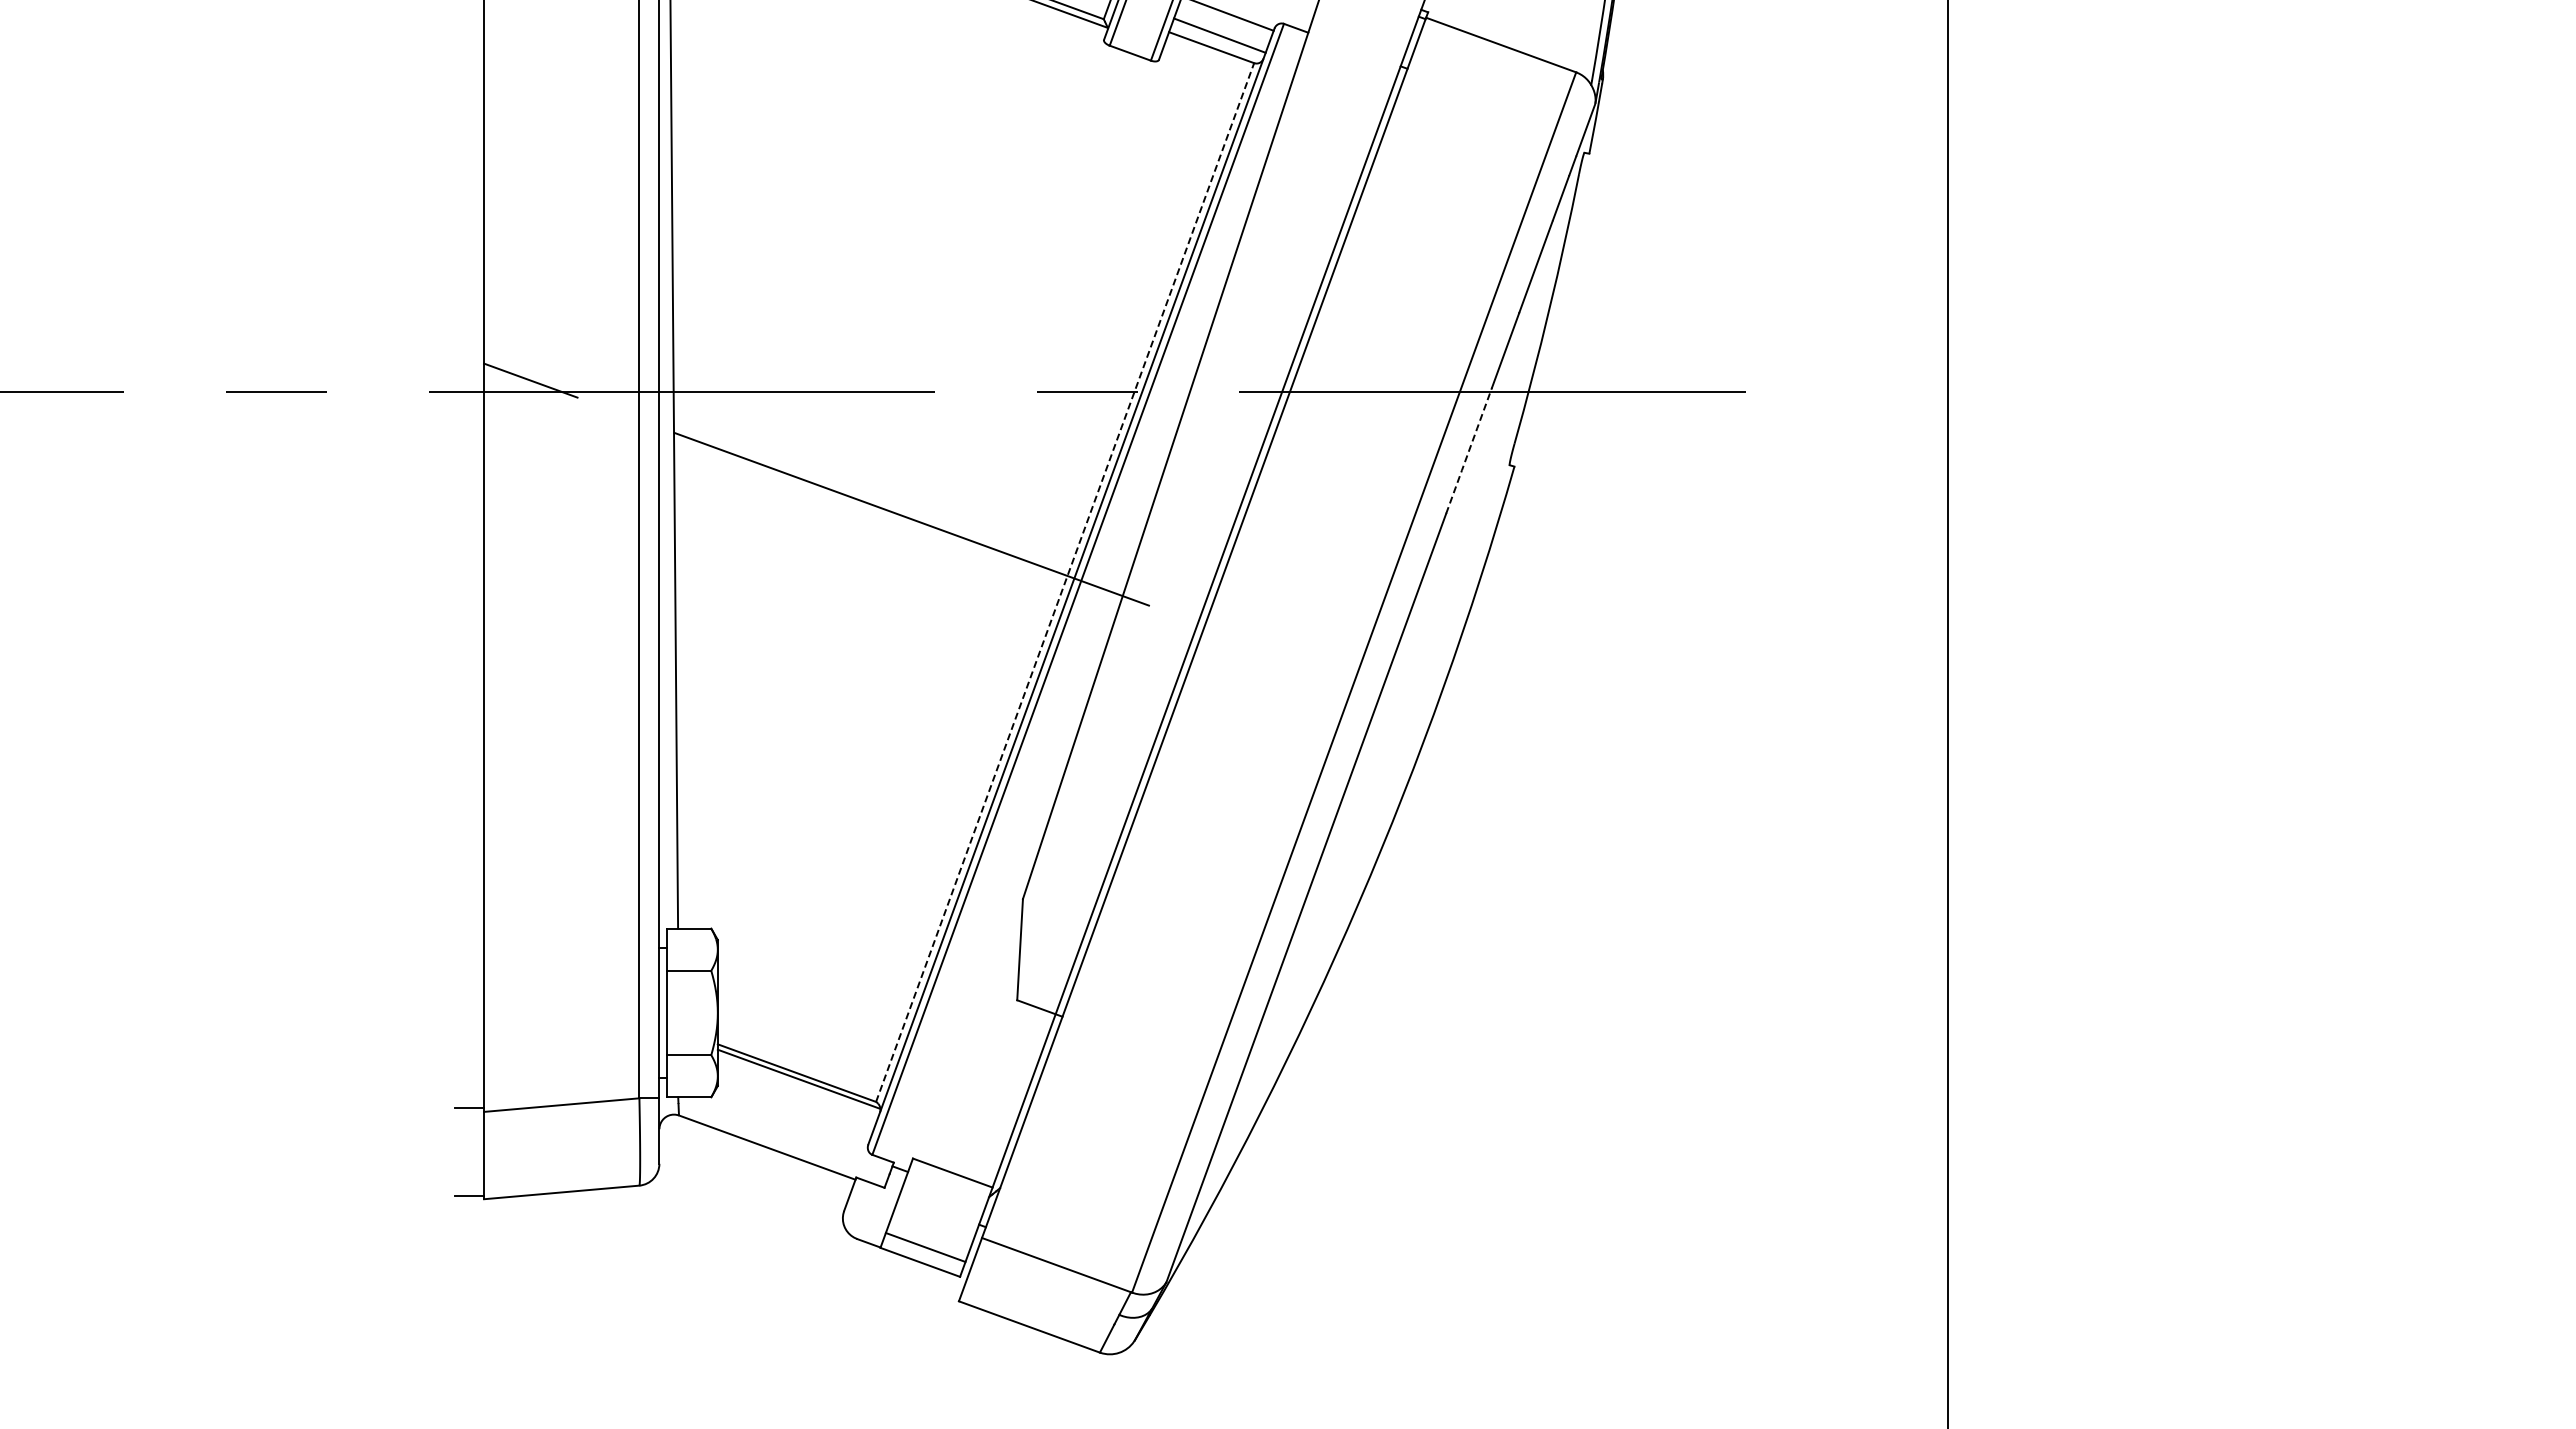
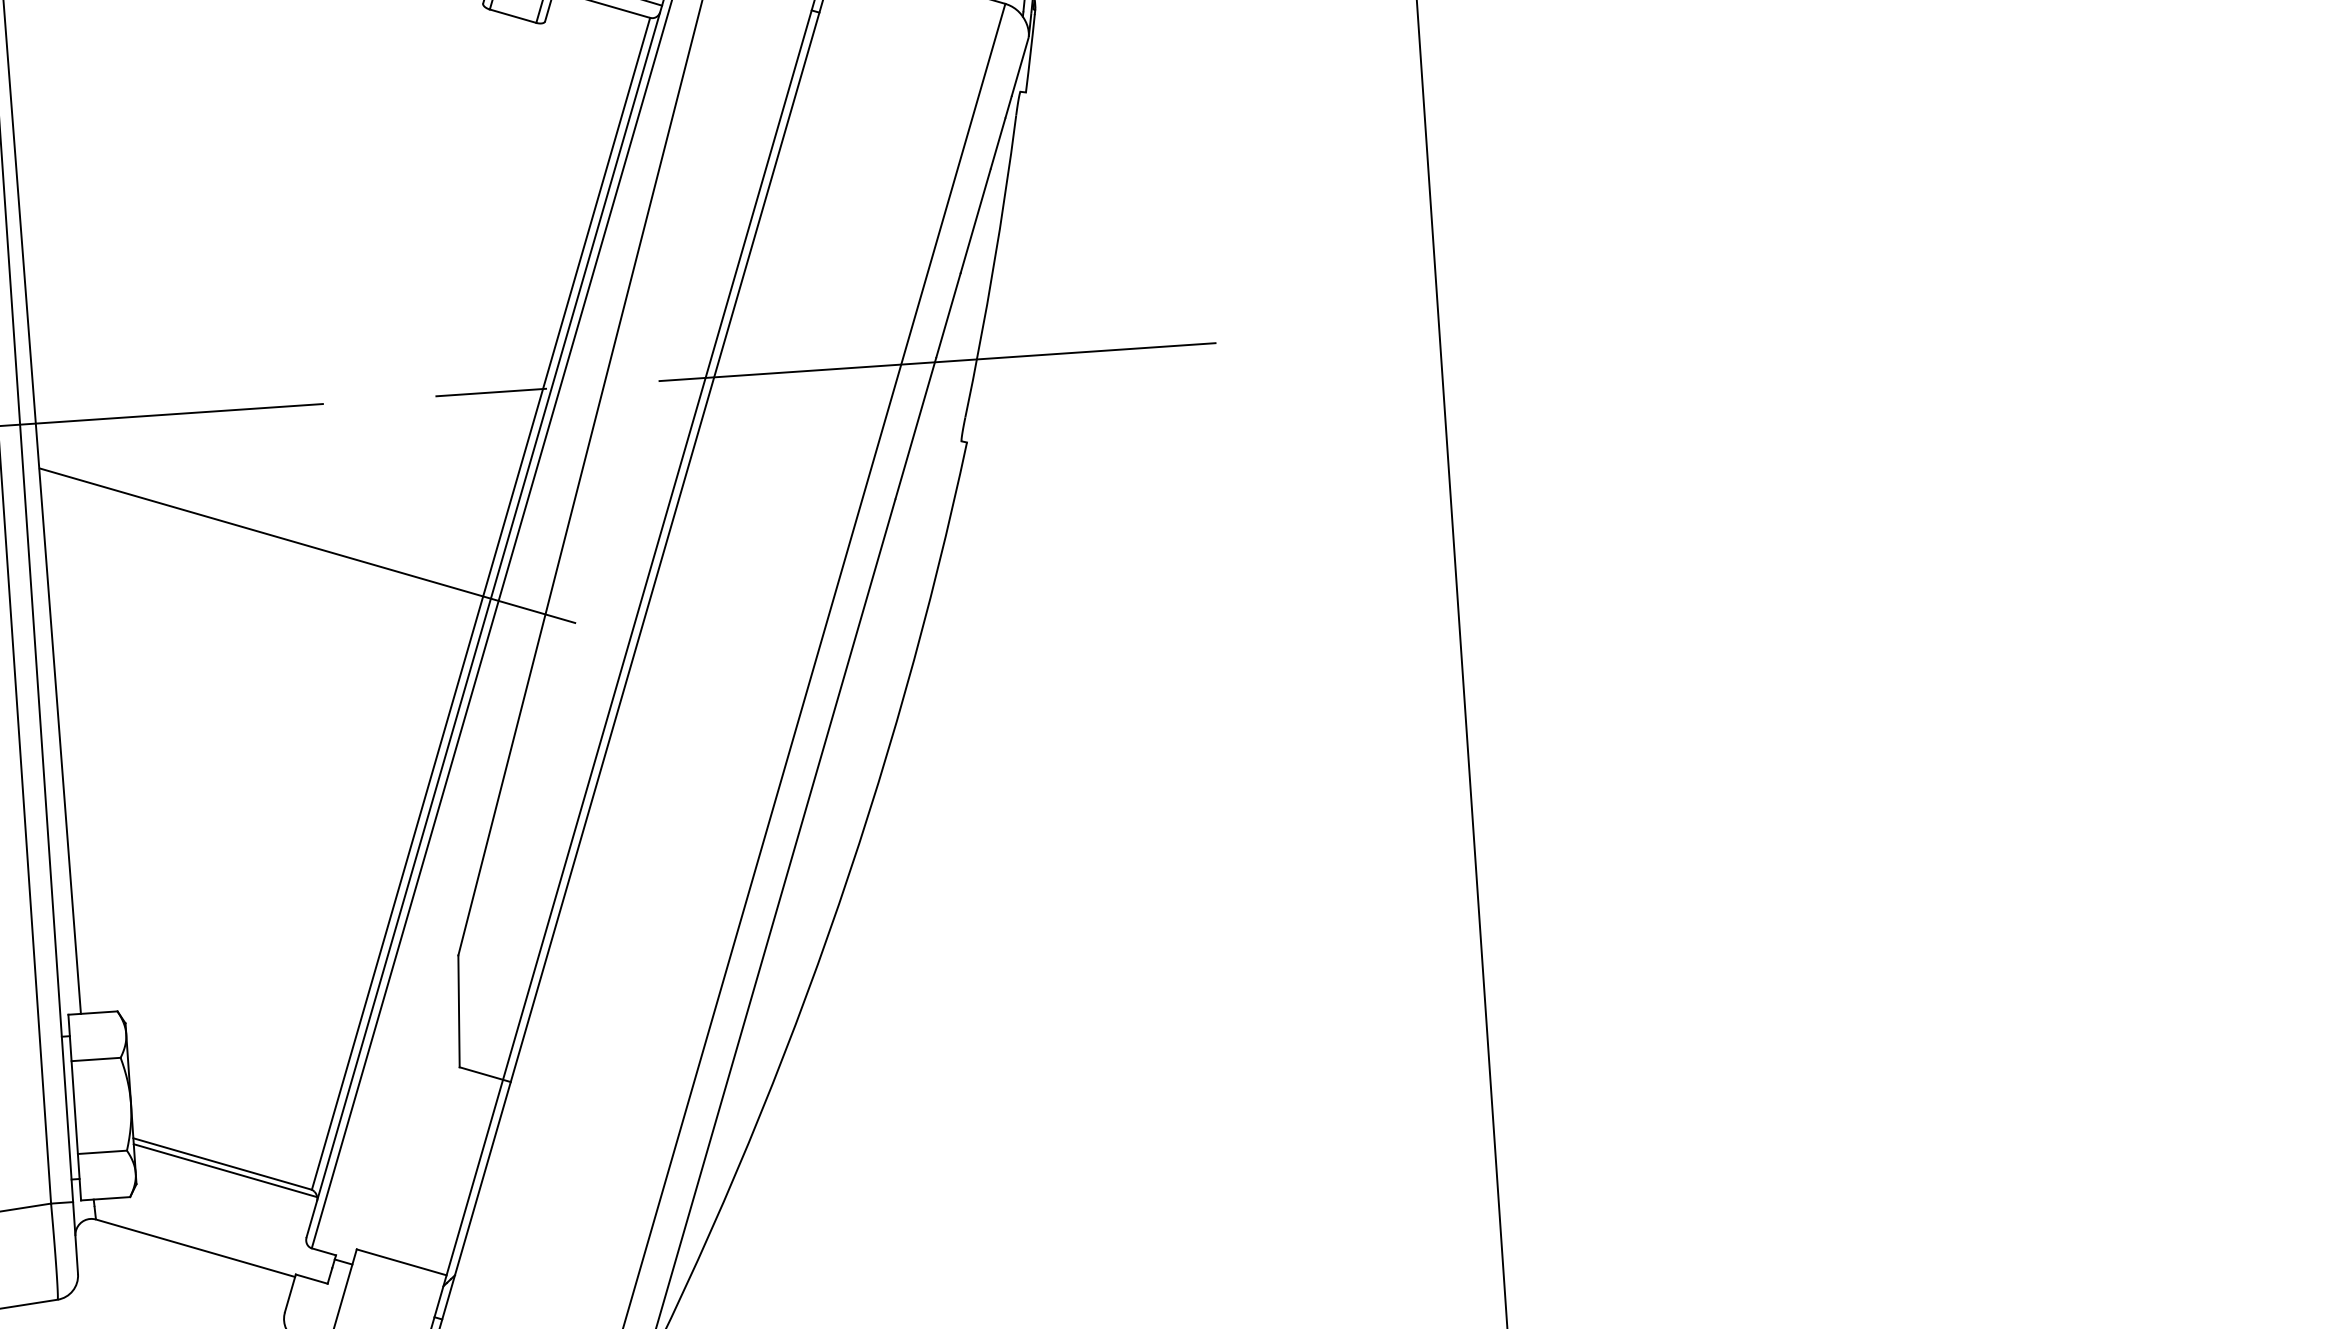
line: (1469, 450) -> (916, 428), dashed -> solid
line: (1065, 582) -> (481, 603), dashed -> solid

